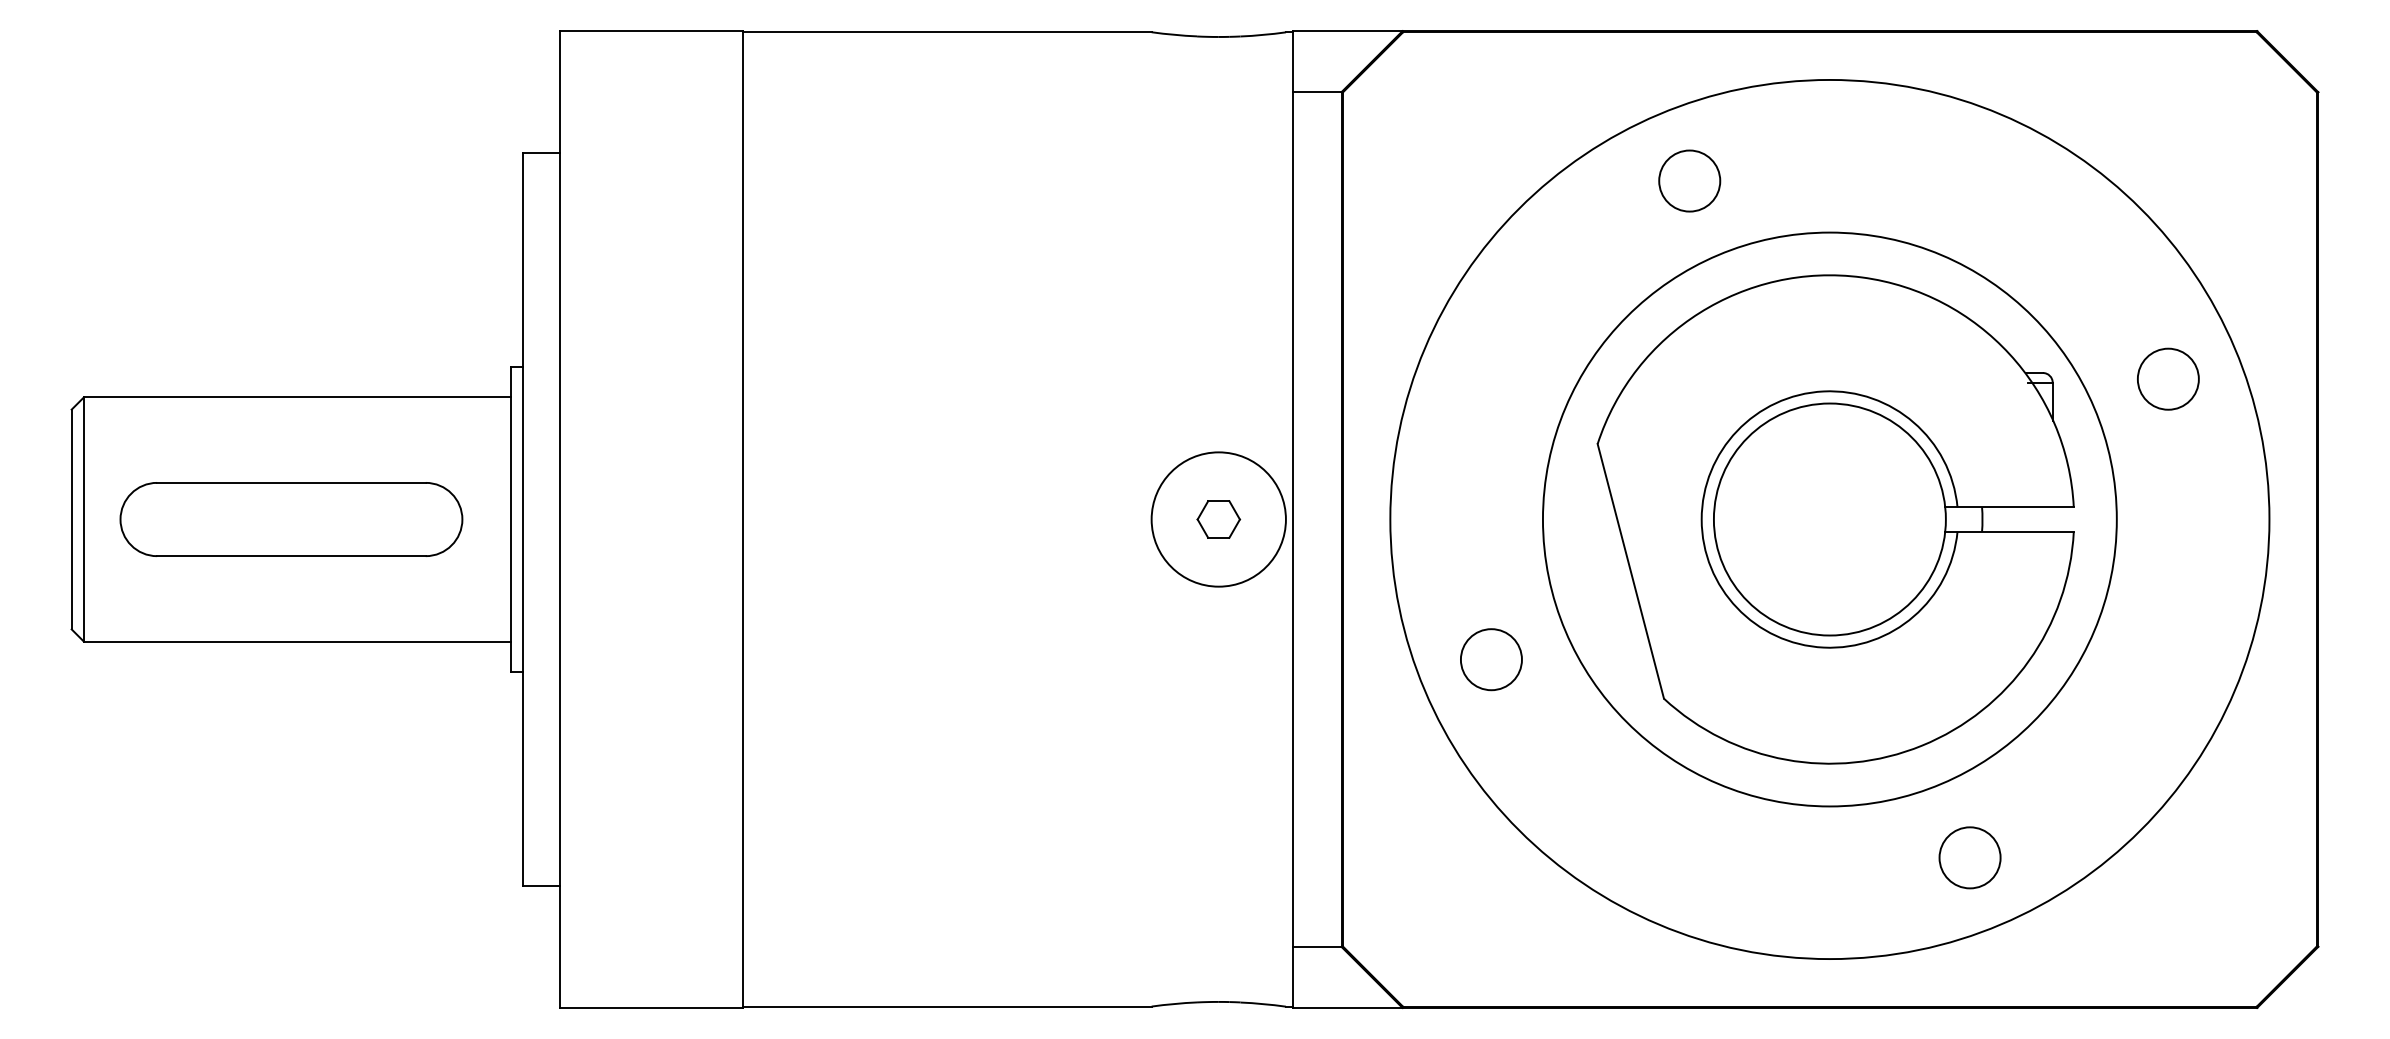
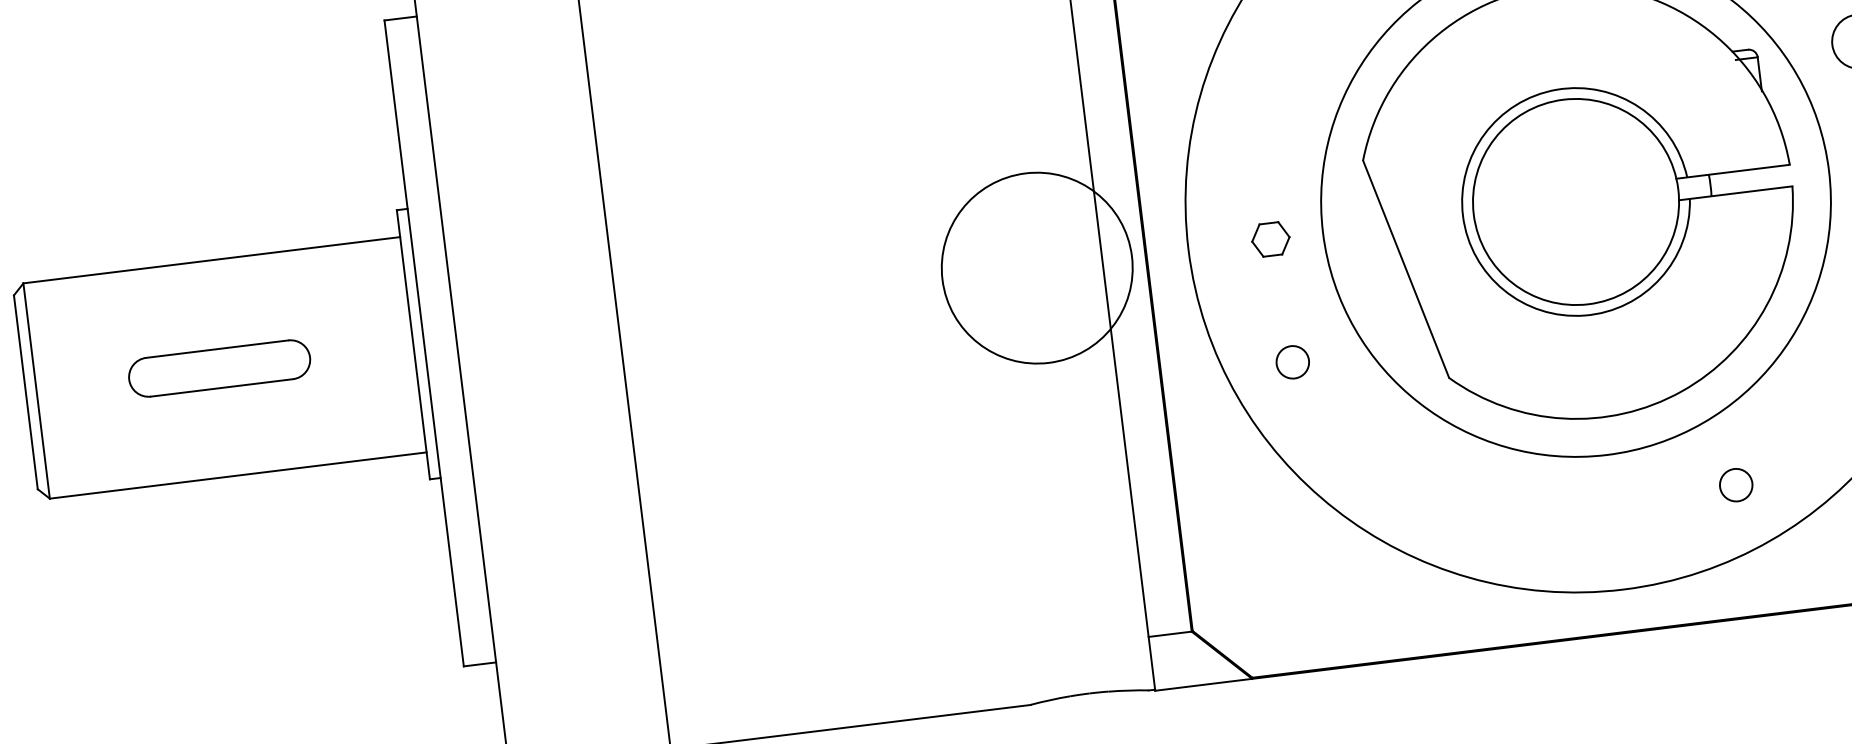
part: (291, 519) -> (219, 368), size x0.6
circle: (1218, 519) -> (1036, 268), size x1.6
part: (1218, 519) -> (1270, 239), moved
circle: (1491, 659) -> (1292, 362), size x0.6
circle: (1969, 857) -> (1735, 484), size x0.6

